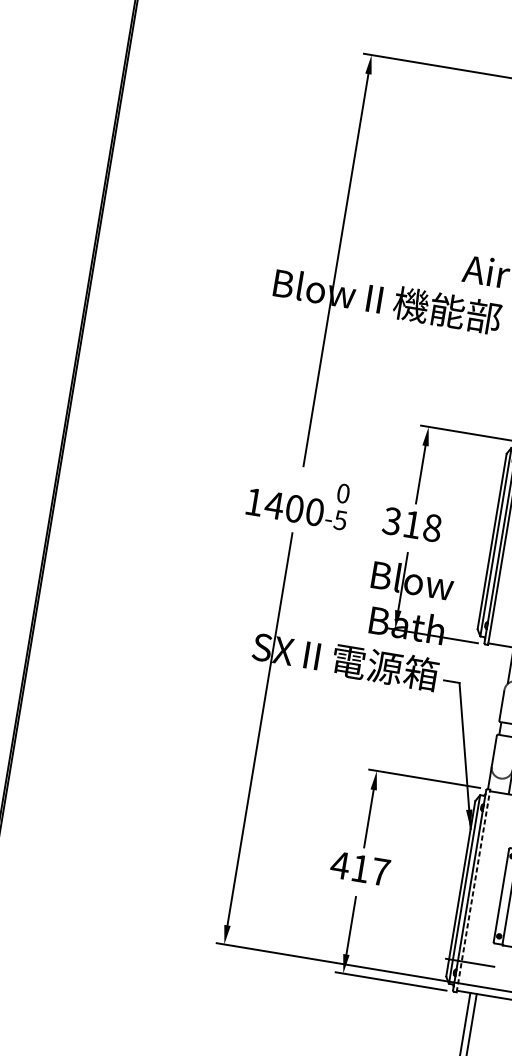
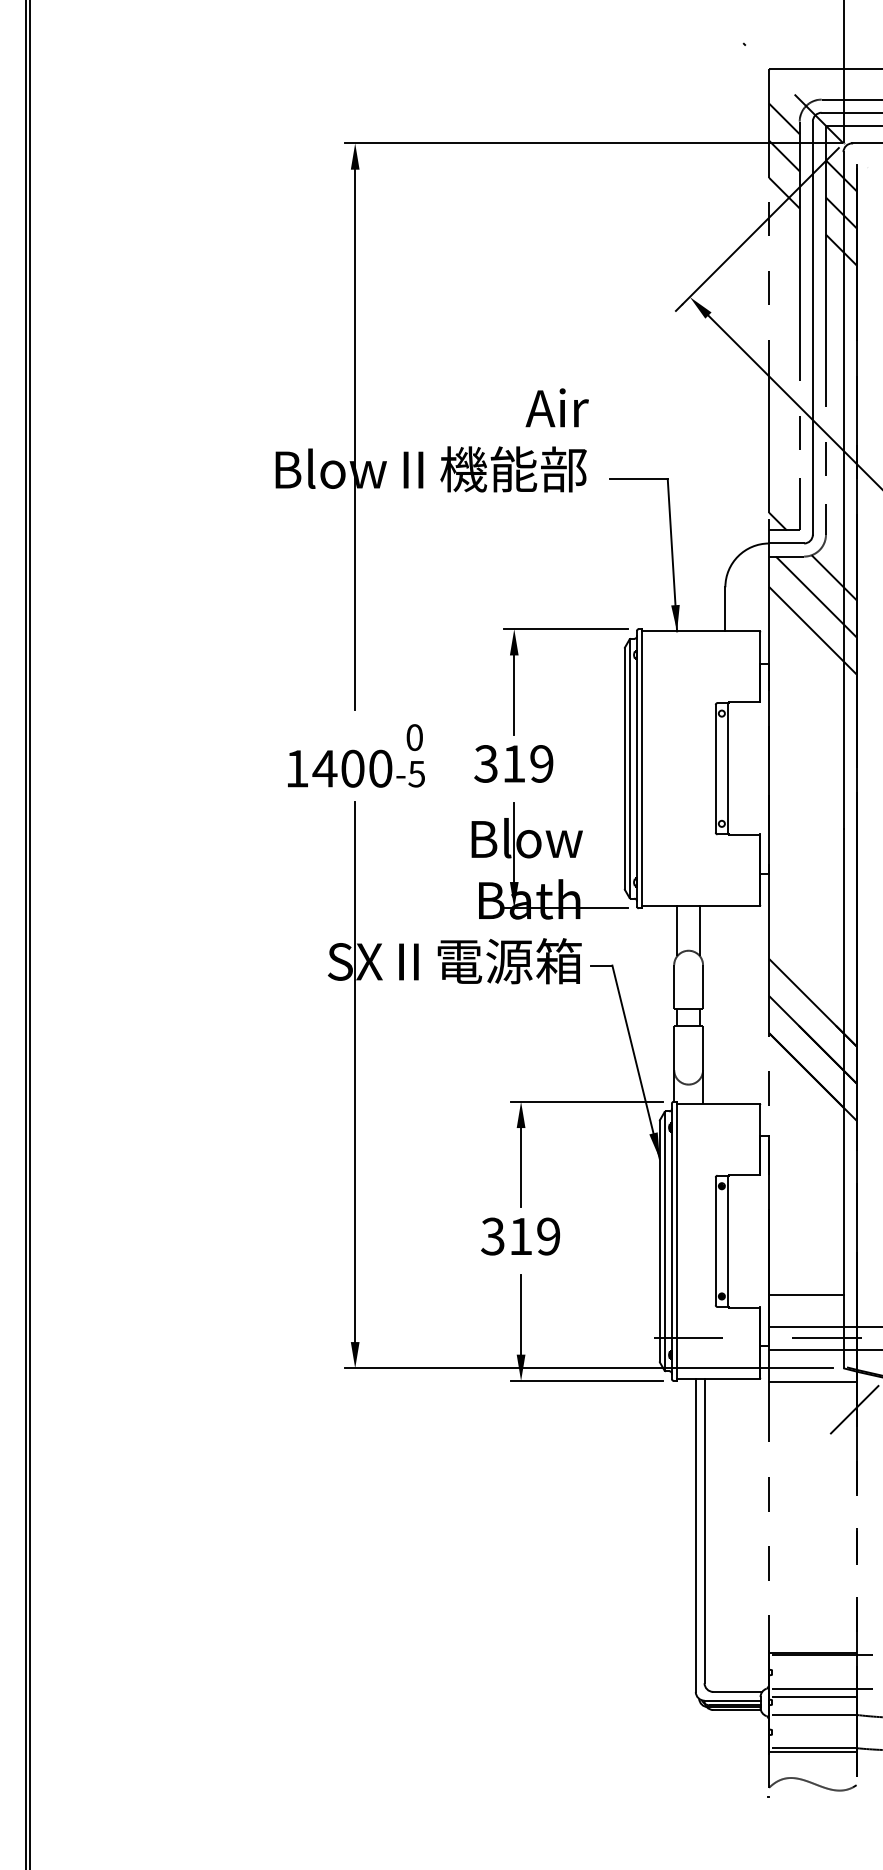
text: (432, 527) -> (541, 763), 318 -> 319
text: (360, 868) -> (520, 1236), 417 -> 319
line: (473, 891) -> (677, 1241), dashed -> solid

